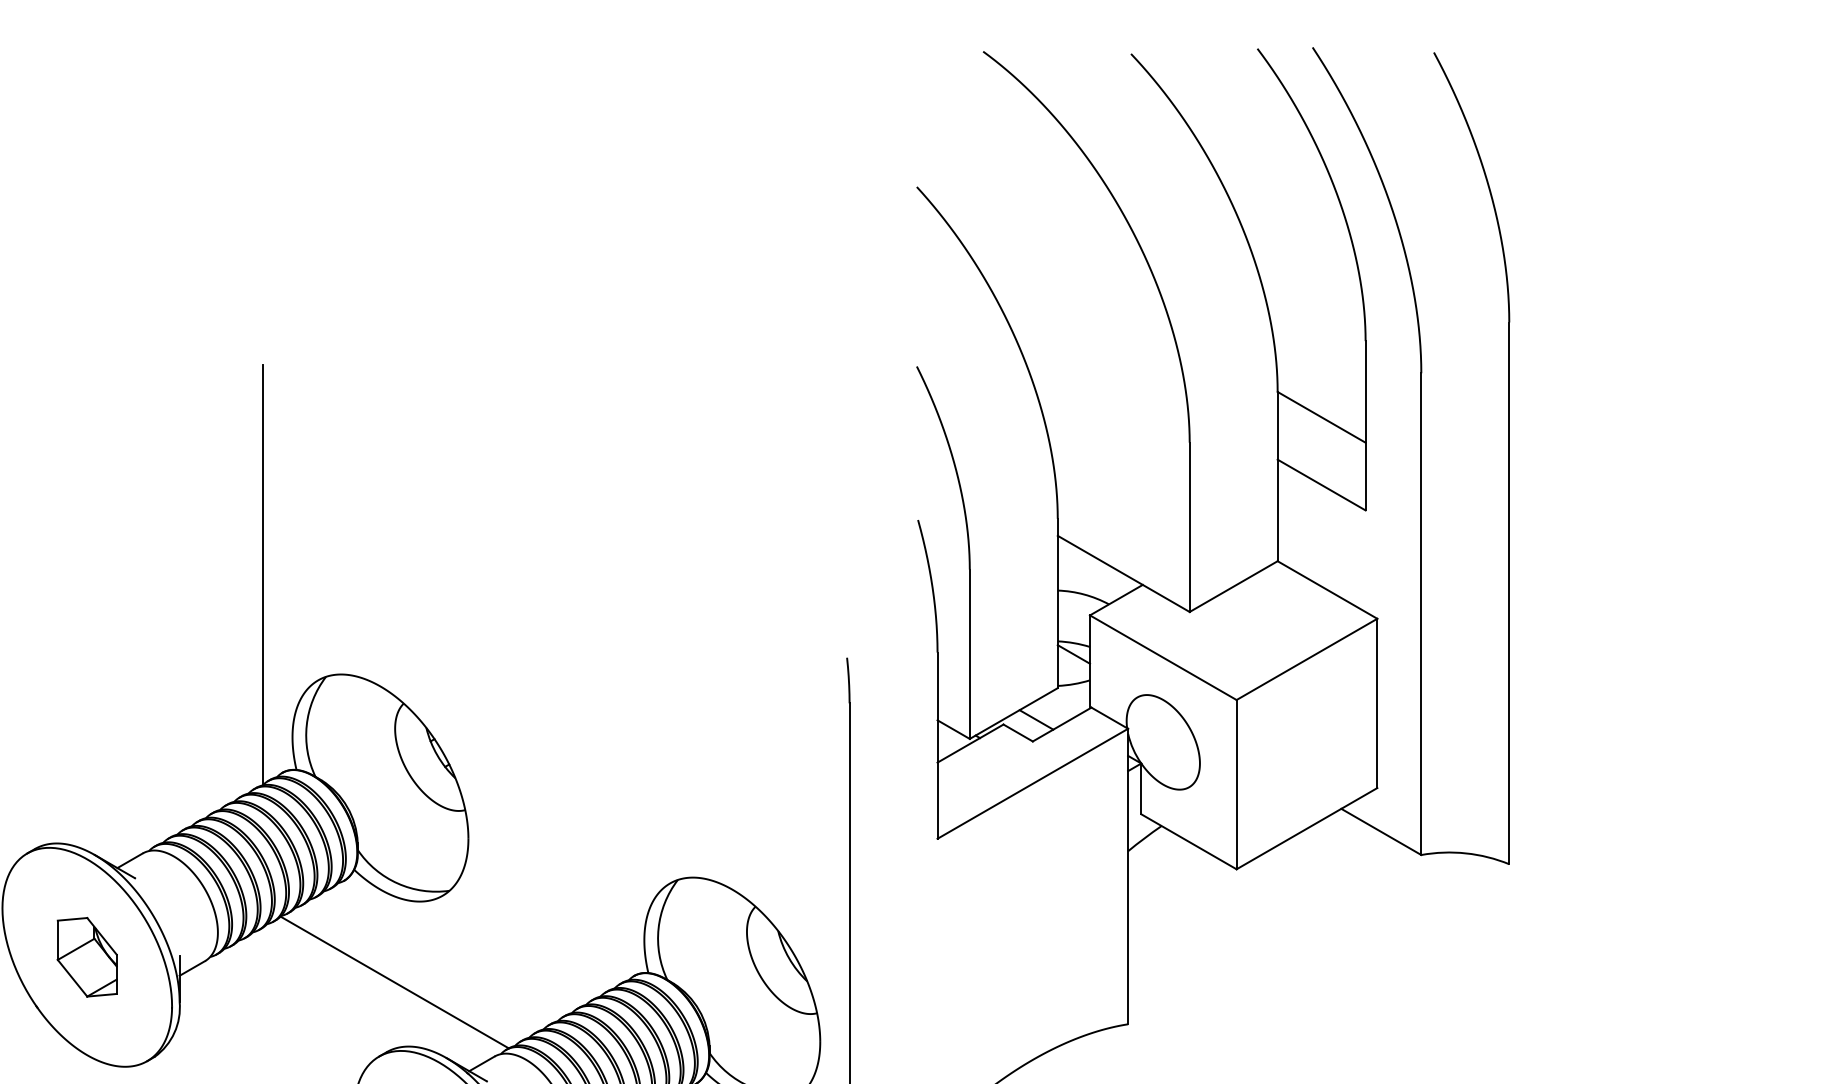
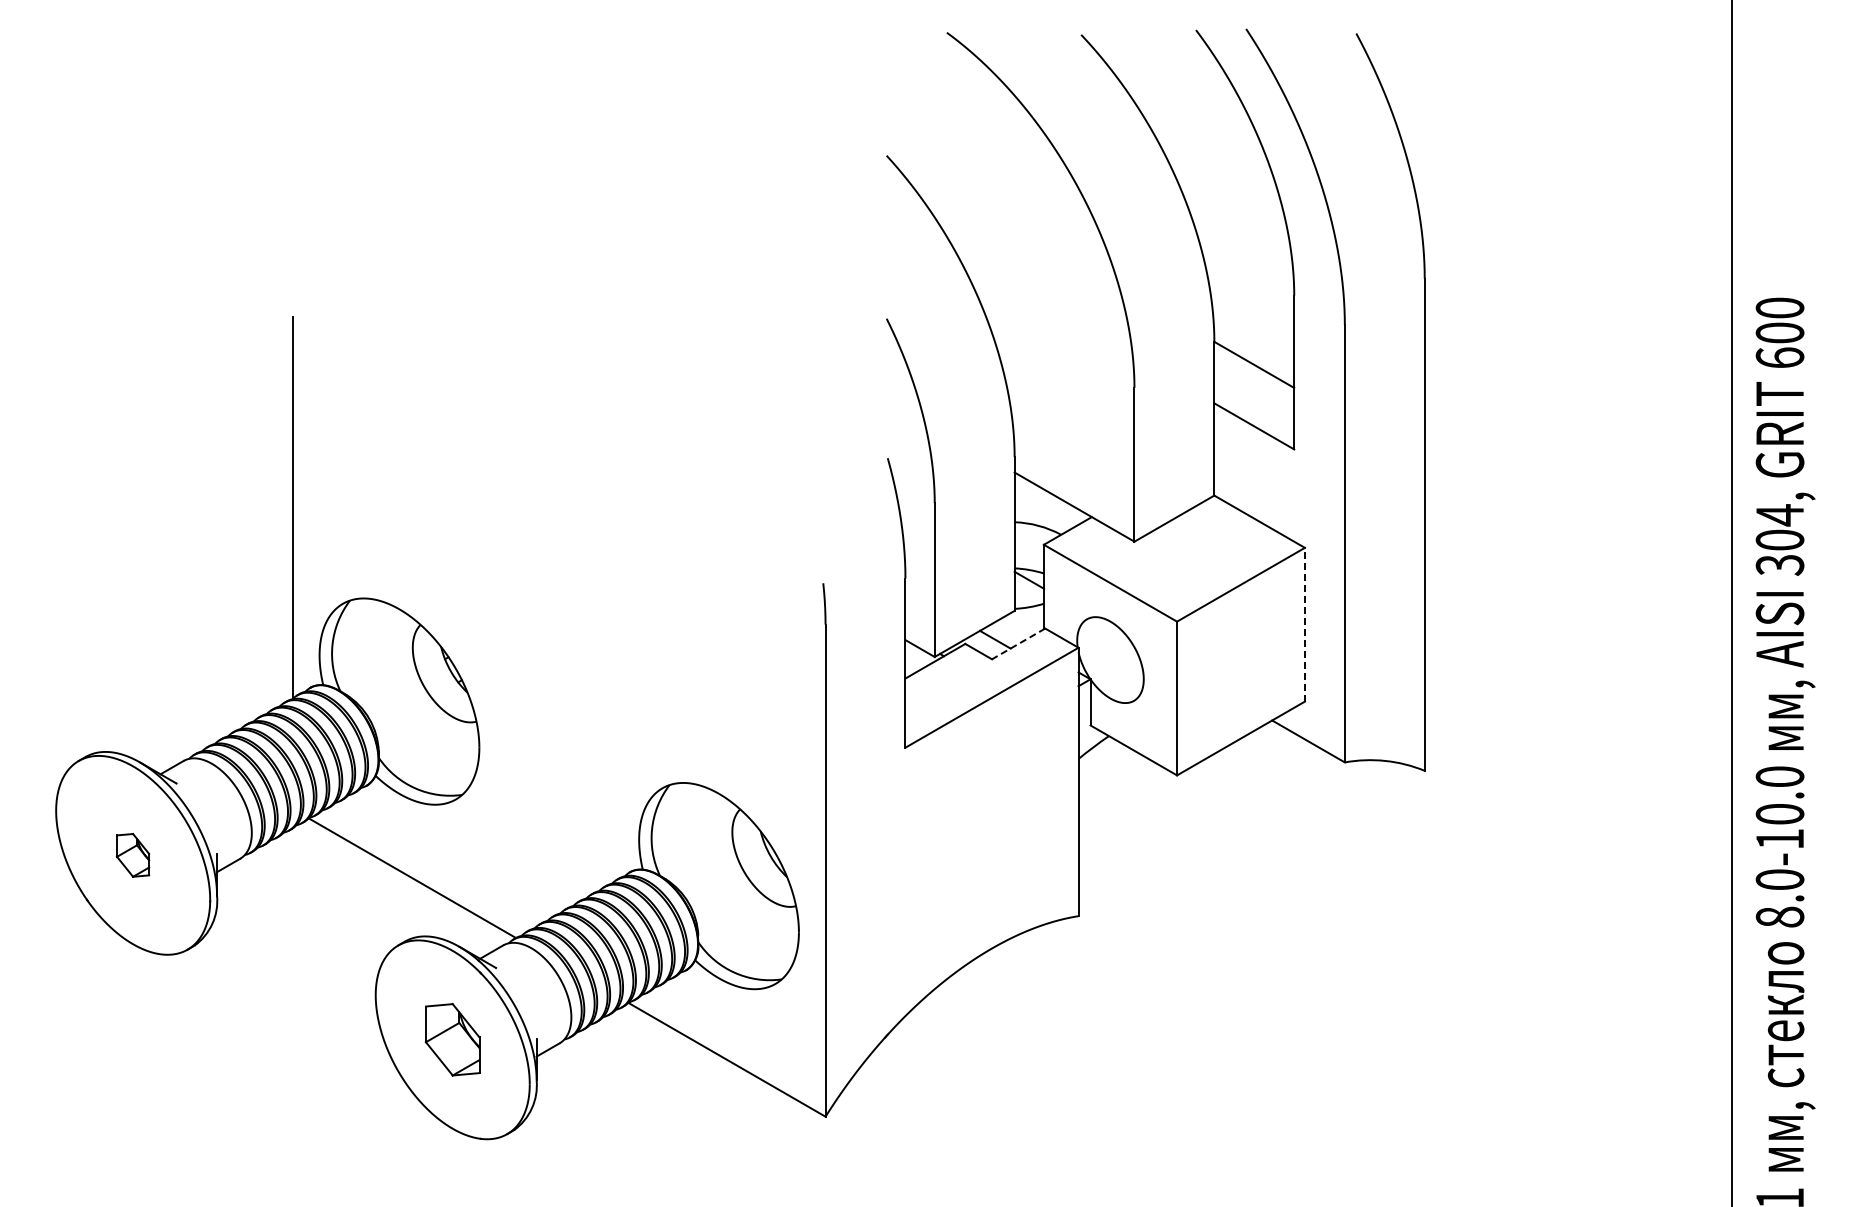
line: (1376, 703) -> (1304, 624), solid -> dashed
line: (1062, 724) -> (1018, 643), solid -> dashed
part: (86, 957) -> (132, 855), size x0.6

